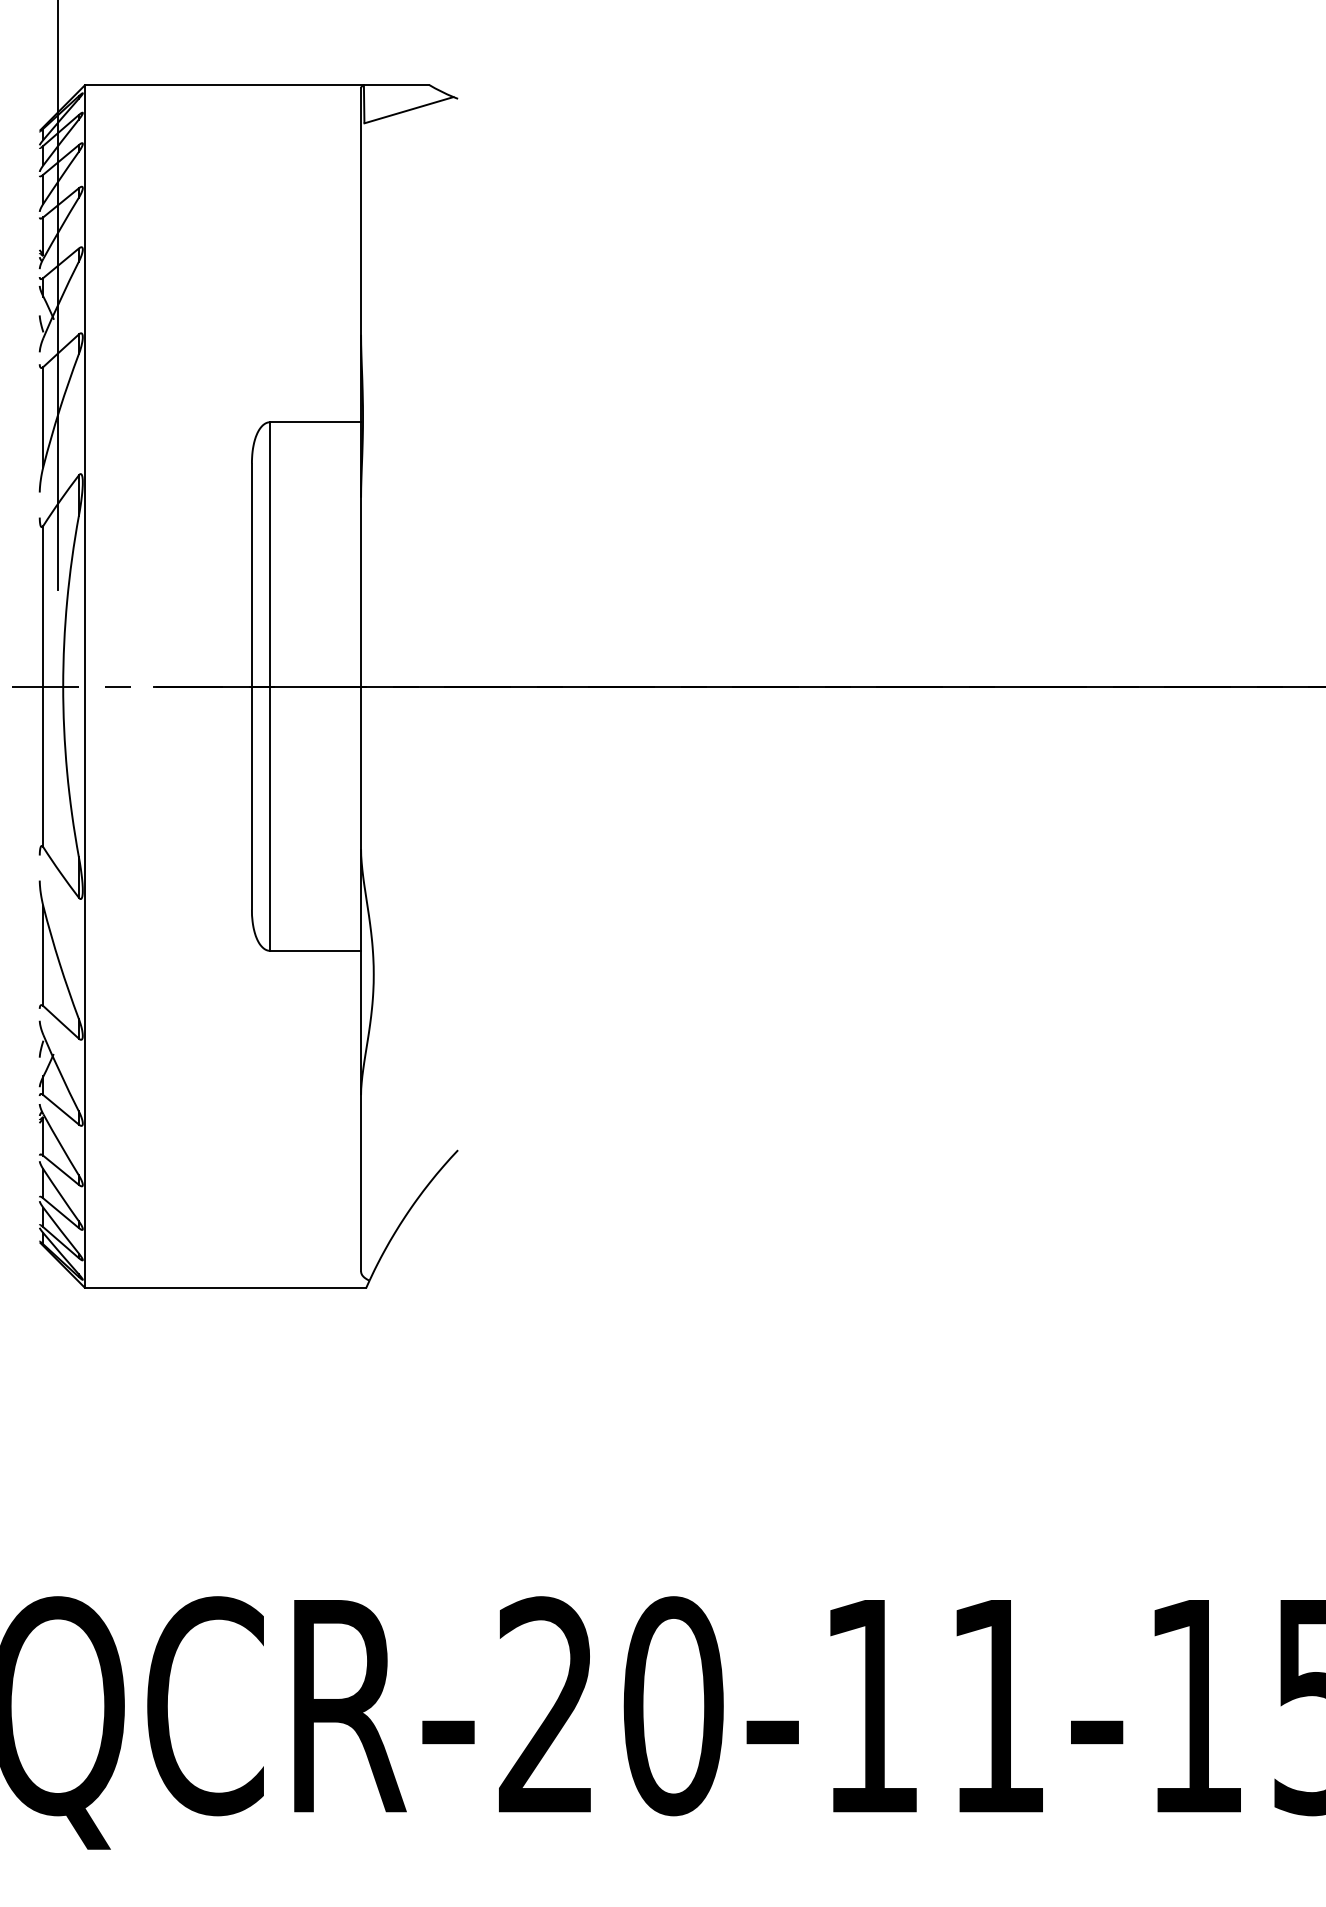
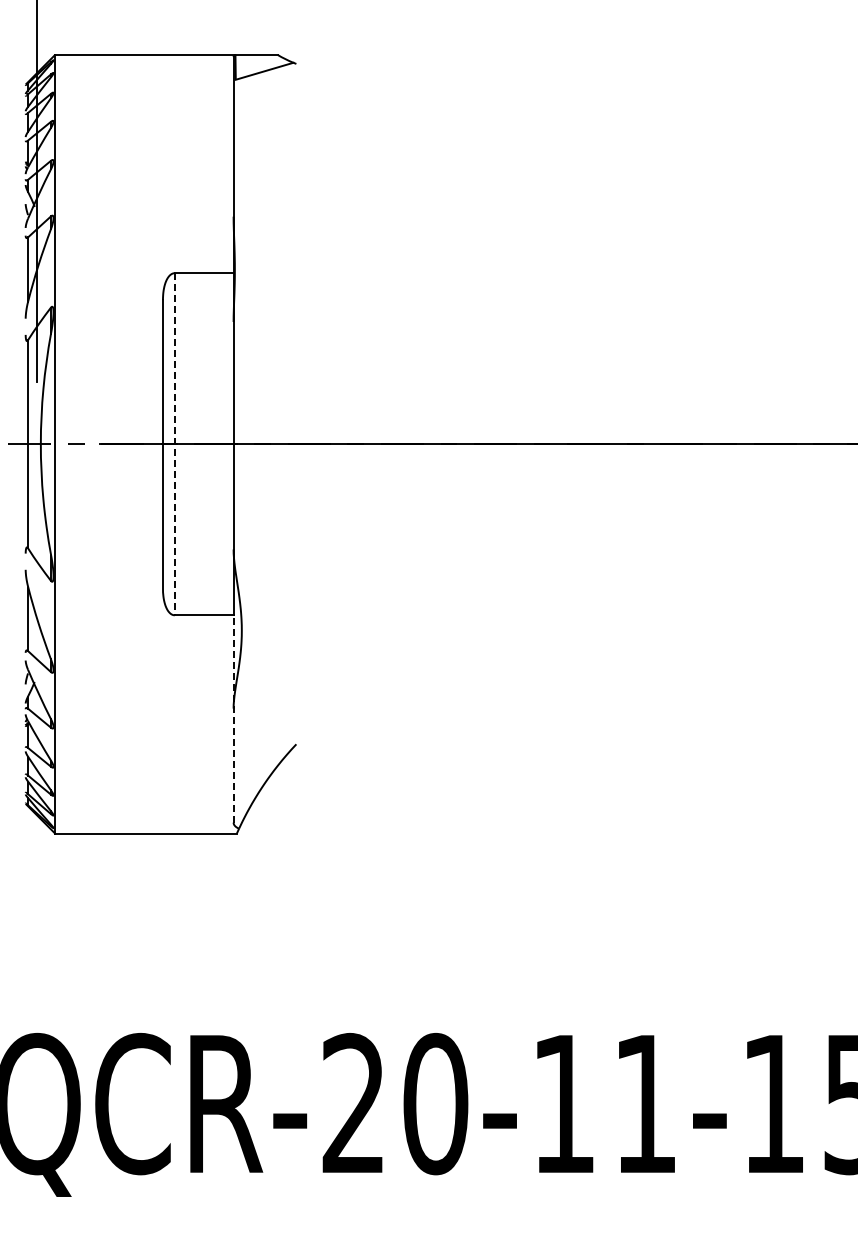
line: (269, 686) -> (174, 444), solid -> dashed
line: (360, 1110) -> (233, 718), solid -> dashed

